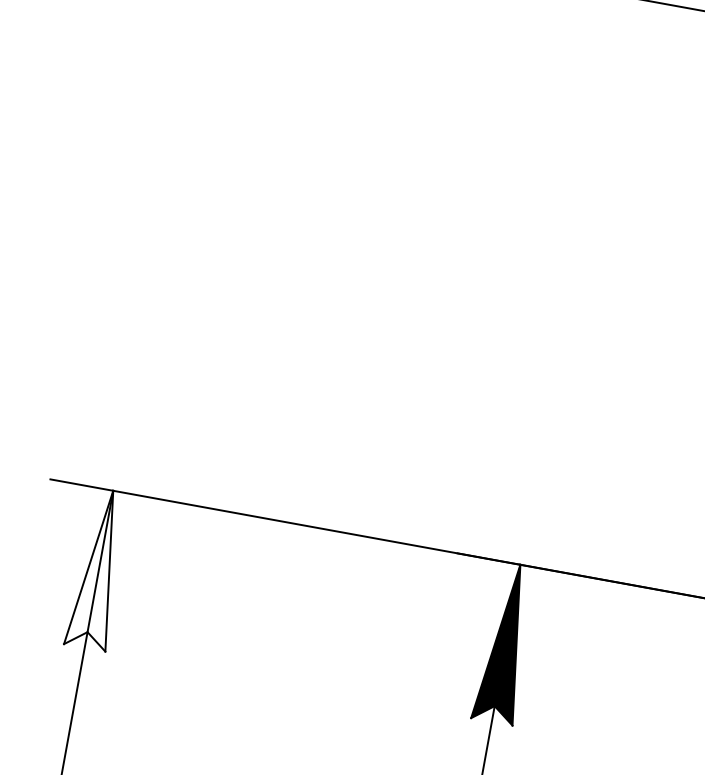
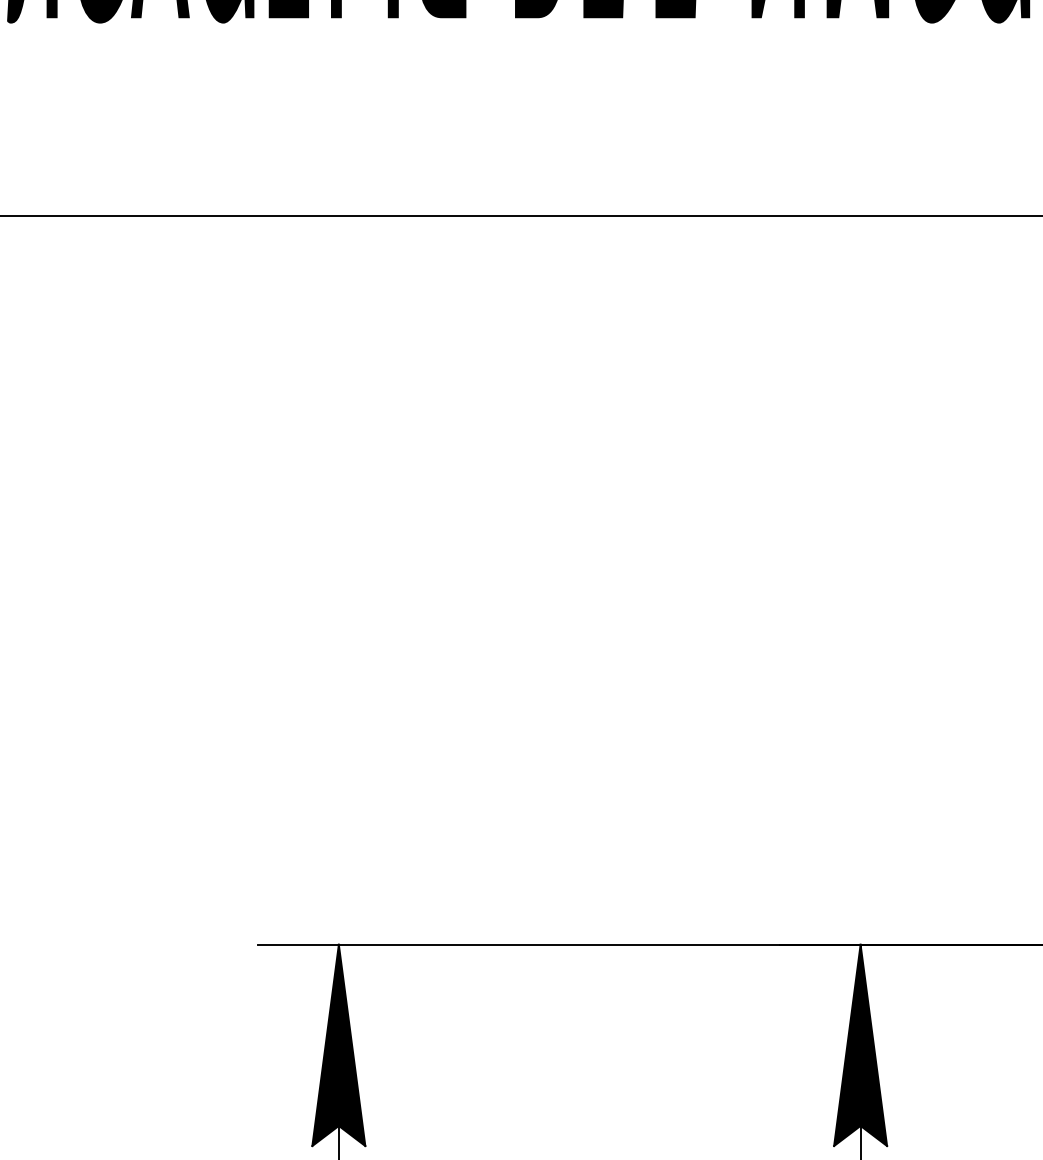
fill: (98, 569) -> (338, 1045), added

